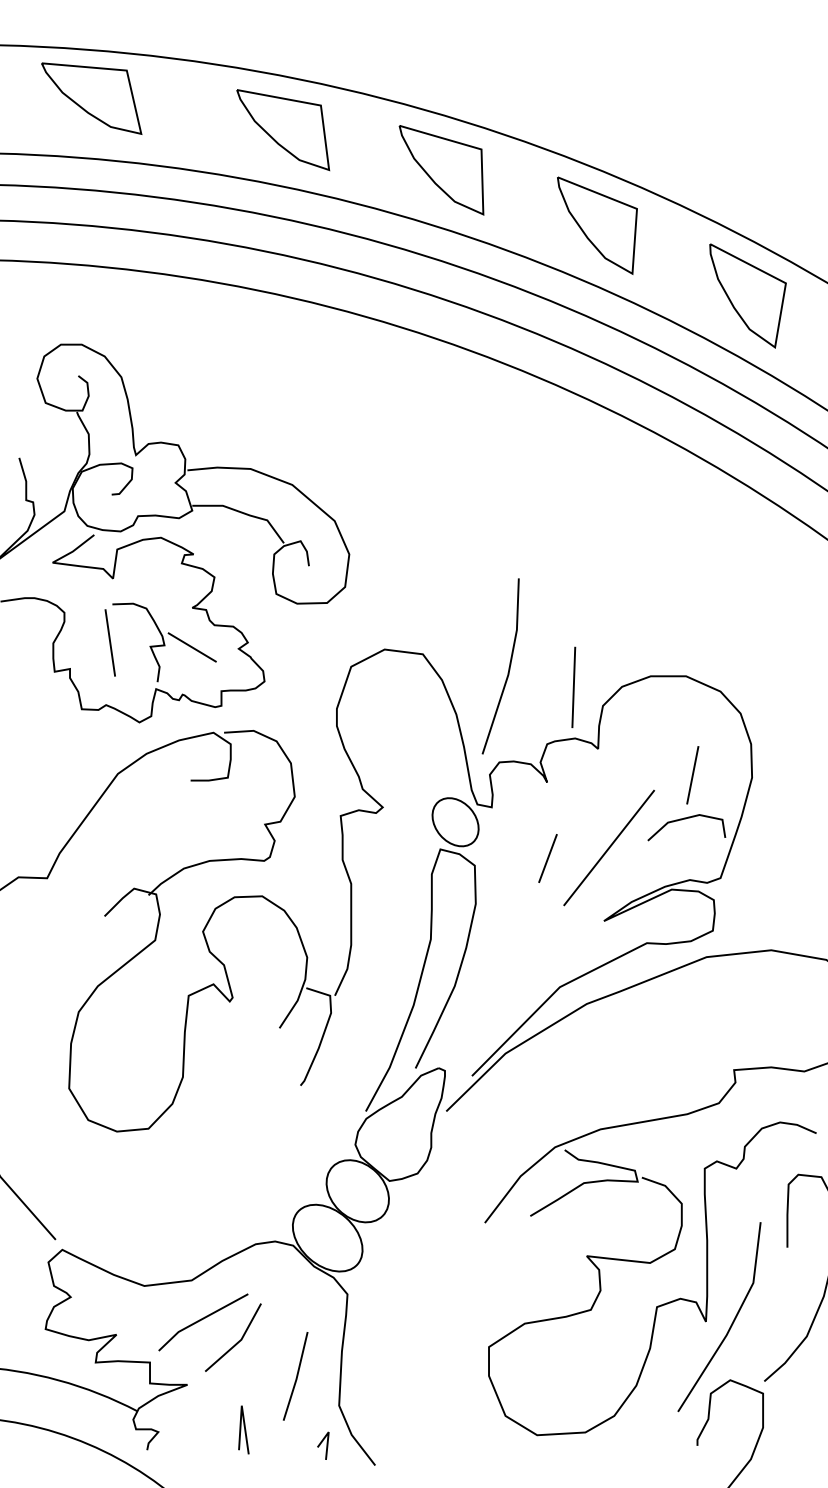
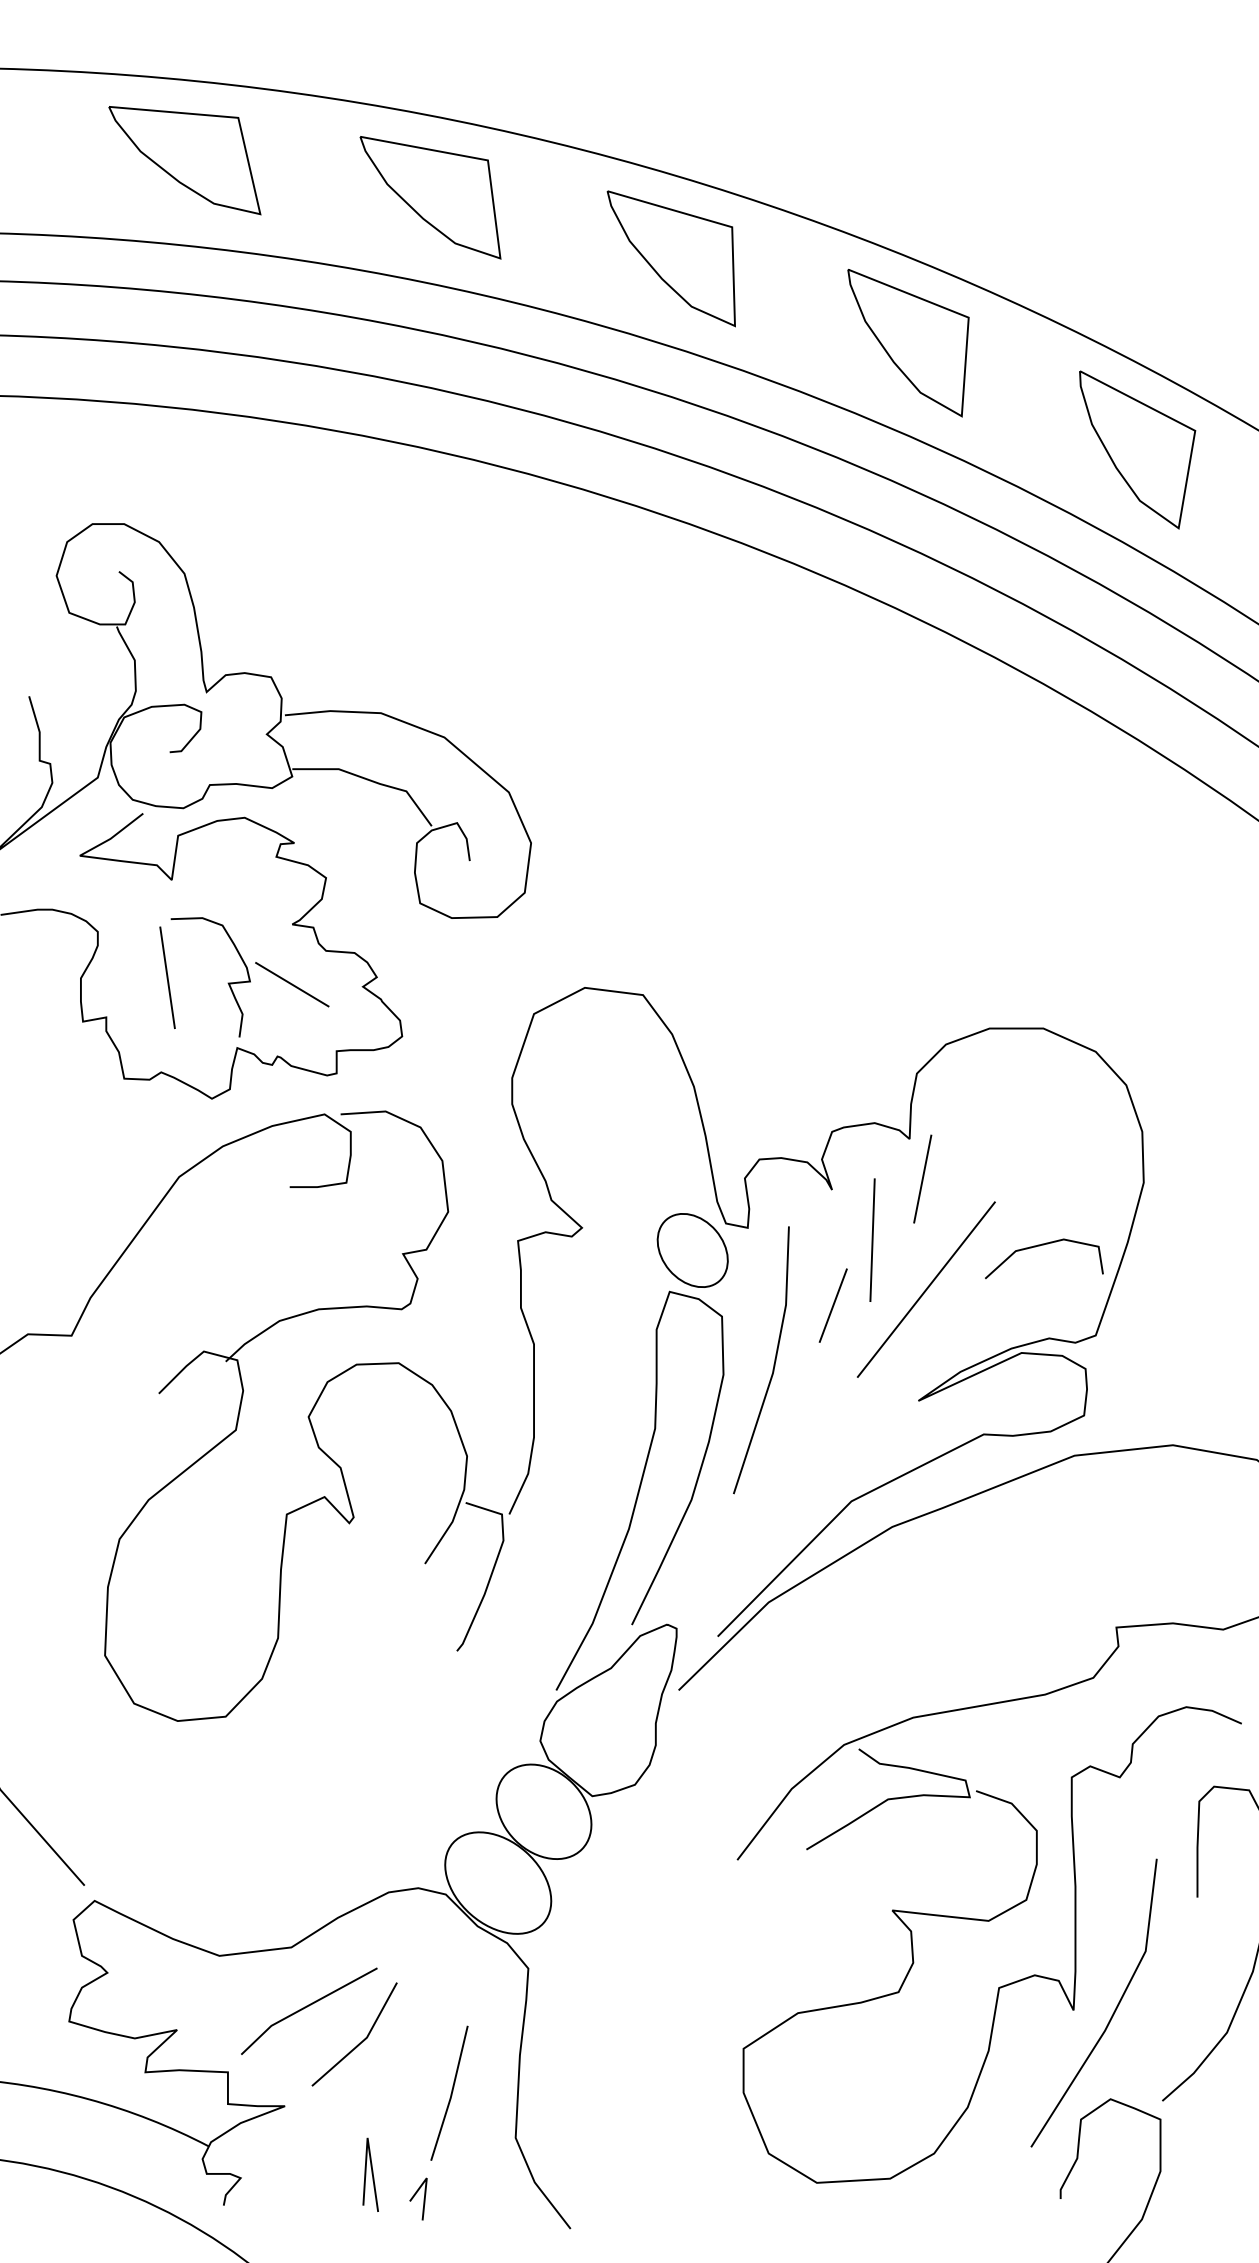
part: (91, 98) -> (184, 160), moved
line: (508, 667) -> (773, 1361), moved
line: (573, 687) -> (872, 1240), moved
line: (692, 775) -> (922, 1179), moved
line: (321, 1443) -> (415, 2195), moved

